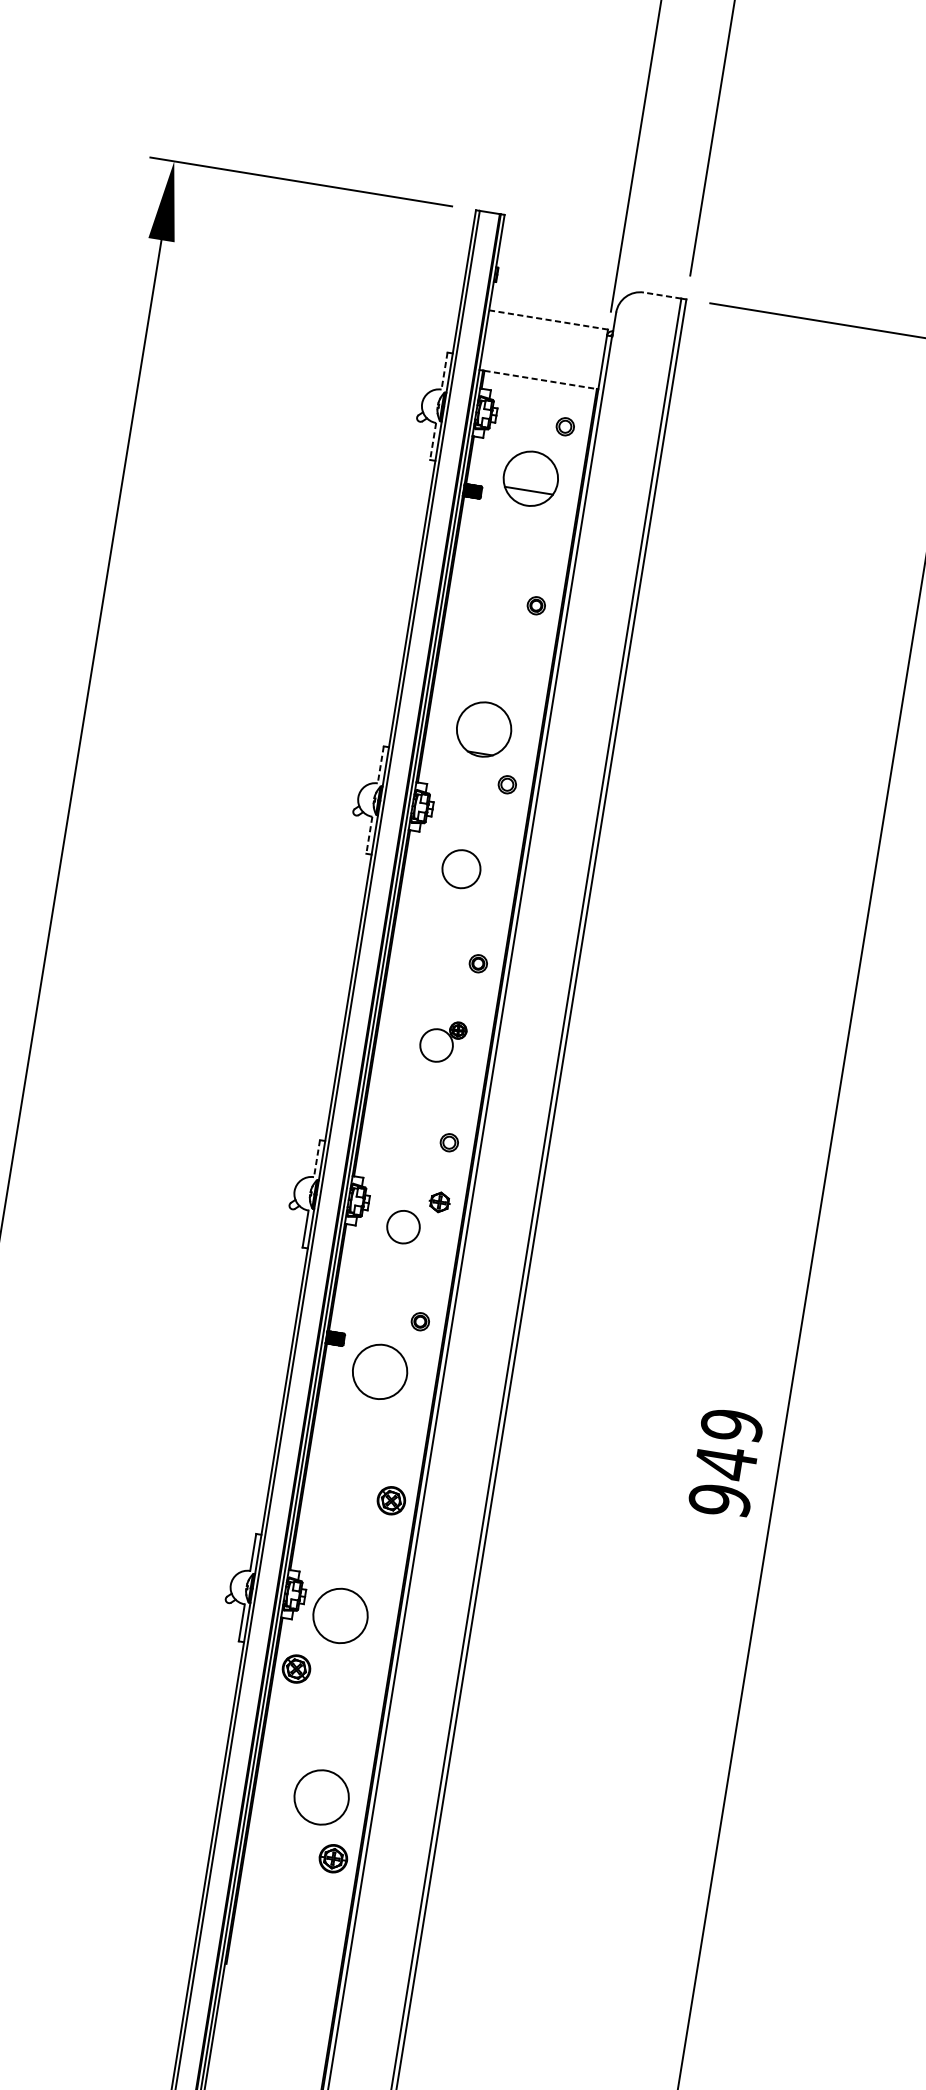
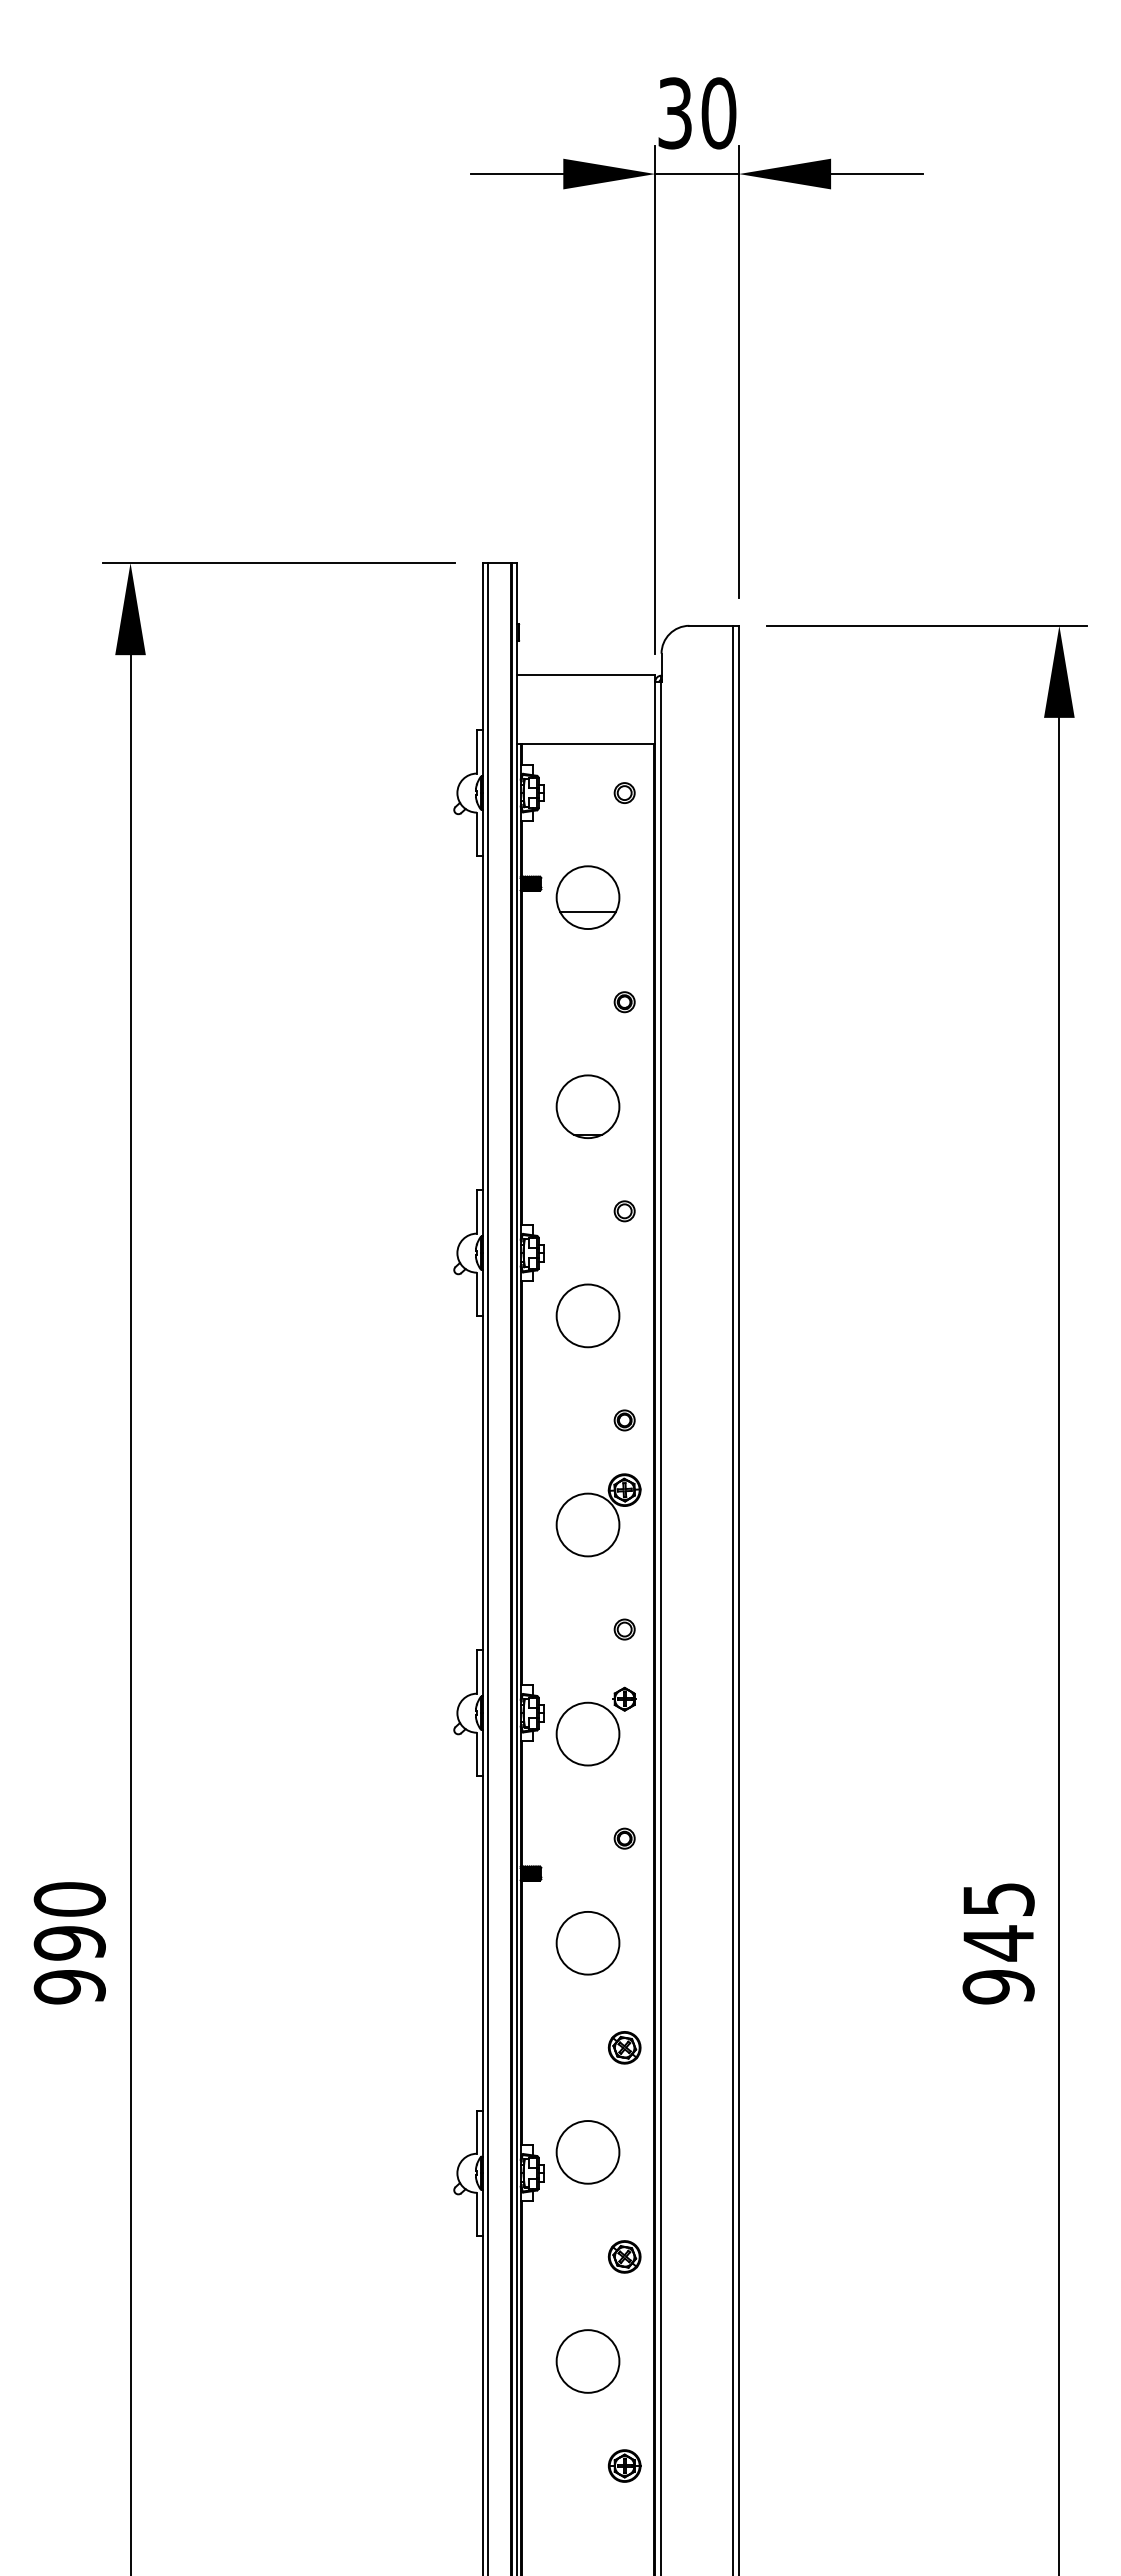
line: (662, 295) -> (711, 625), dashed -> solid
line: (548, 319) -> (585, 674), dashed -> solid
line: (444, 370) -> (476, 751), dashed -> solid
line: (541, 380) -> (588, 744), dashed -> solid
line: (432, 441) -> (476, 834), dashed -> solid
part: (530, 478) -> (587, 897), moved
part: (483, 729) -> (587, 1106), moved
line: (380, 765) -> (476, 1212), dashed -> solid
line: (368, 835) -> (476, 1294), dashed -> solid
circle: (461, 868) -> (587, 1315), size x1.43
part: (442, 1041) -> (598, 1515), size x1.67
line: (316, 1158) -> (476, 1672), dashed -> solid
circle: (403, 1226) -> (587, 1733), size x1.67
circle: (379, 1372) -> (587, 1943), moved
text: (731, 1425) -> (998, 1899), 949 -> 945
circle: (340, 1616) -> (587, 2152), moved
part: (296, 1668) -> (624, 2256), moved
circle: (321, 1797) -> (587, 2361), moved

